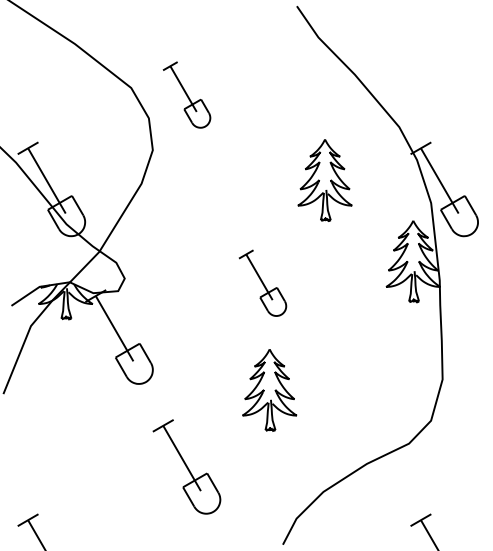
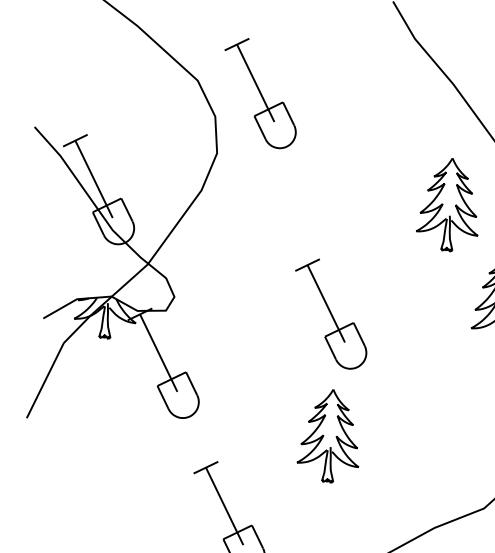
part: (186, 94) -> (260, 92), size x1.43
part: (324, 180) -> (448, 204), moved
part: (262, 282) -> (330, 312), size x1.43

